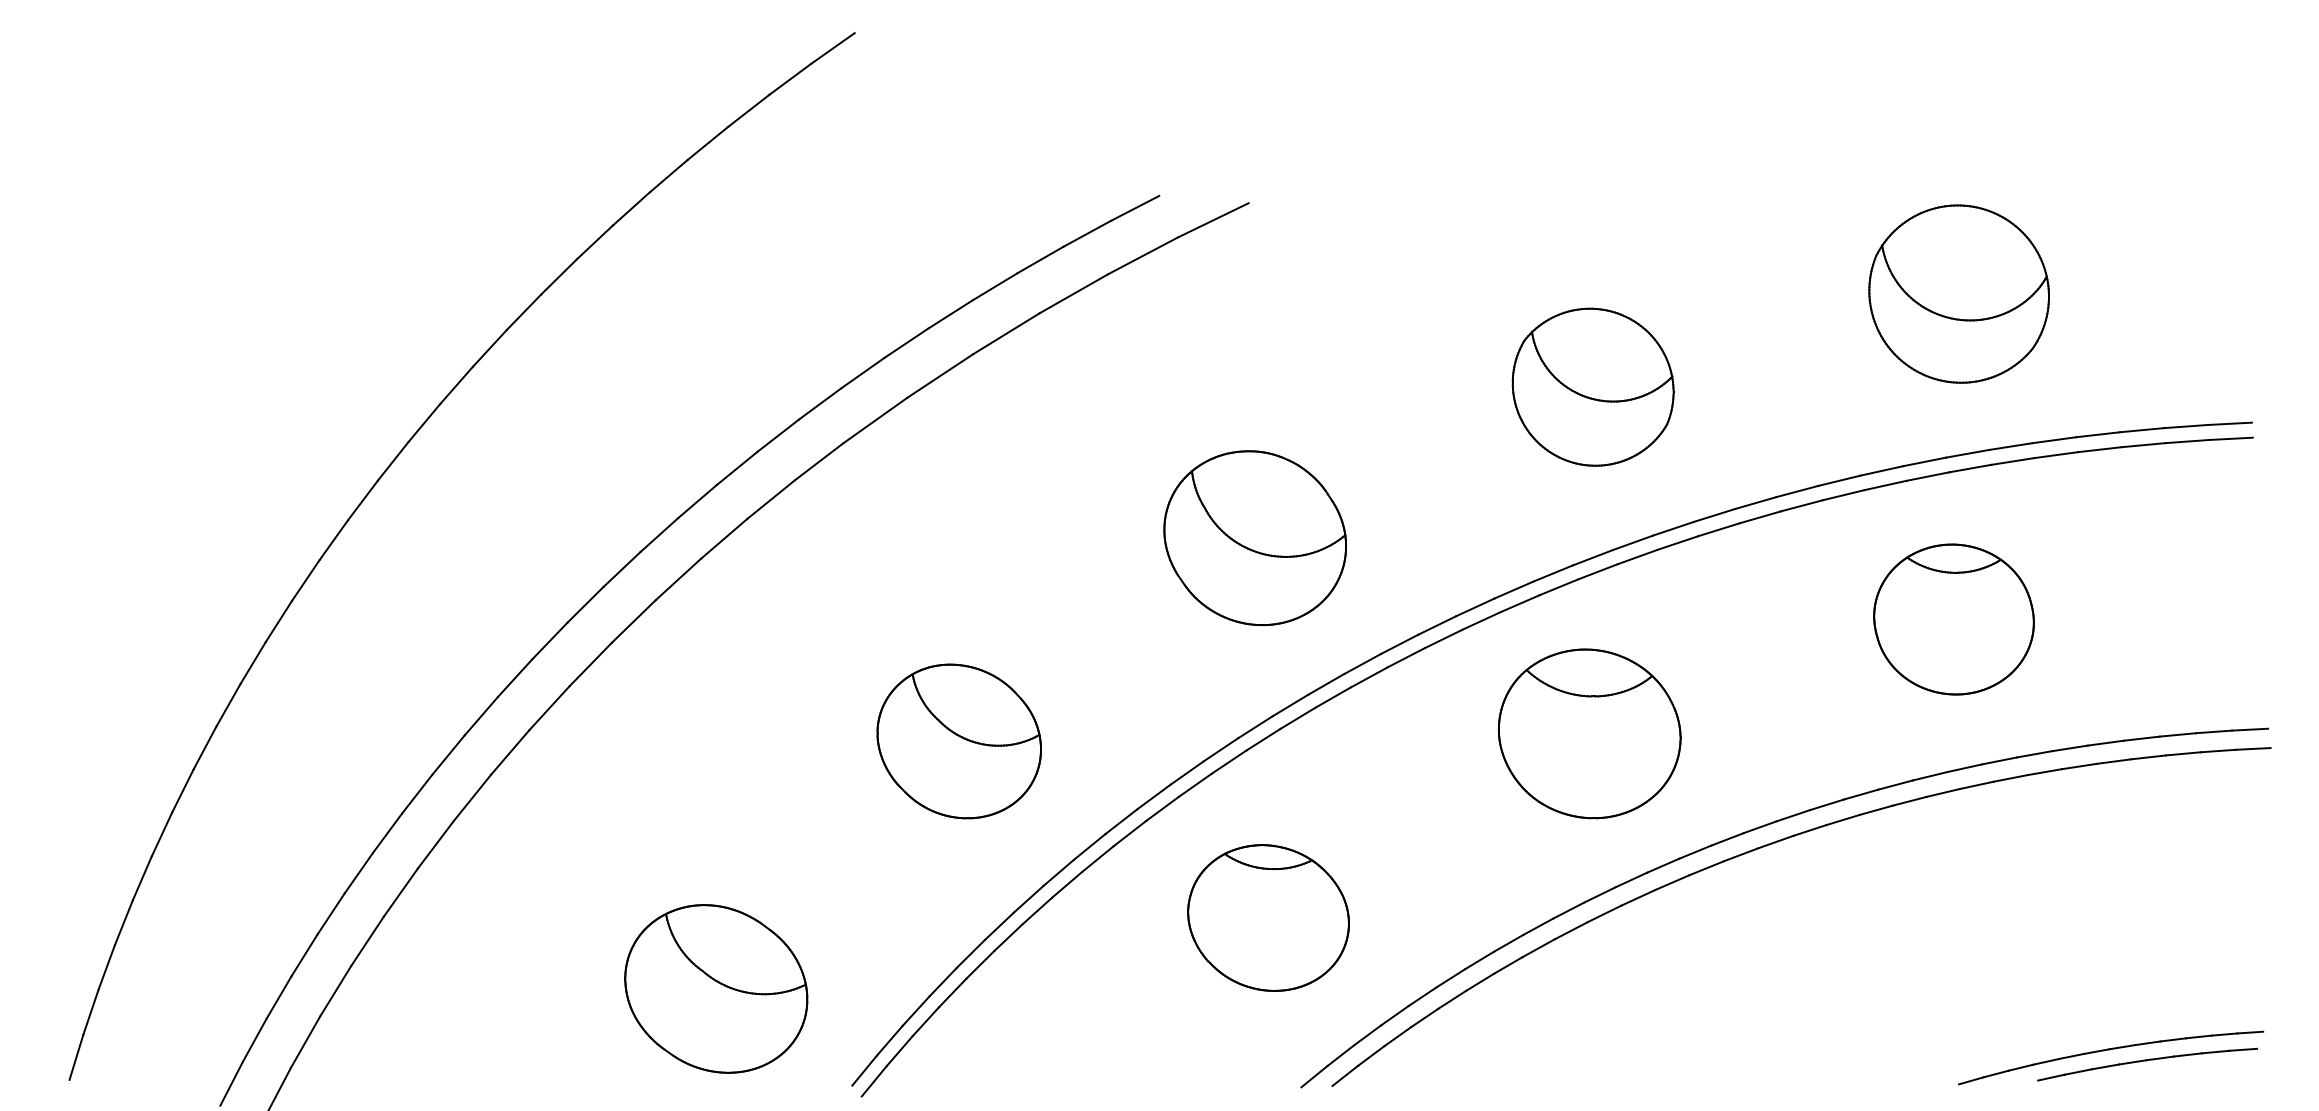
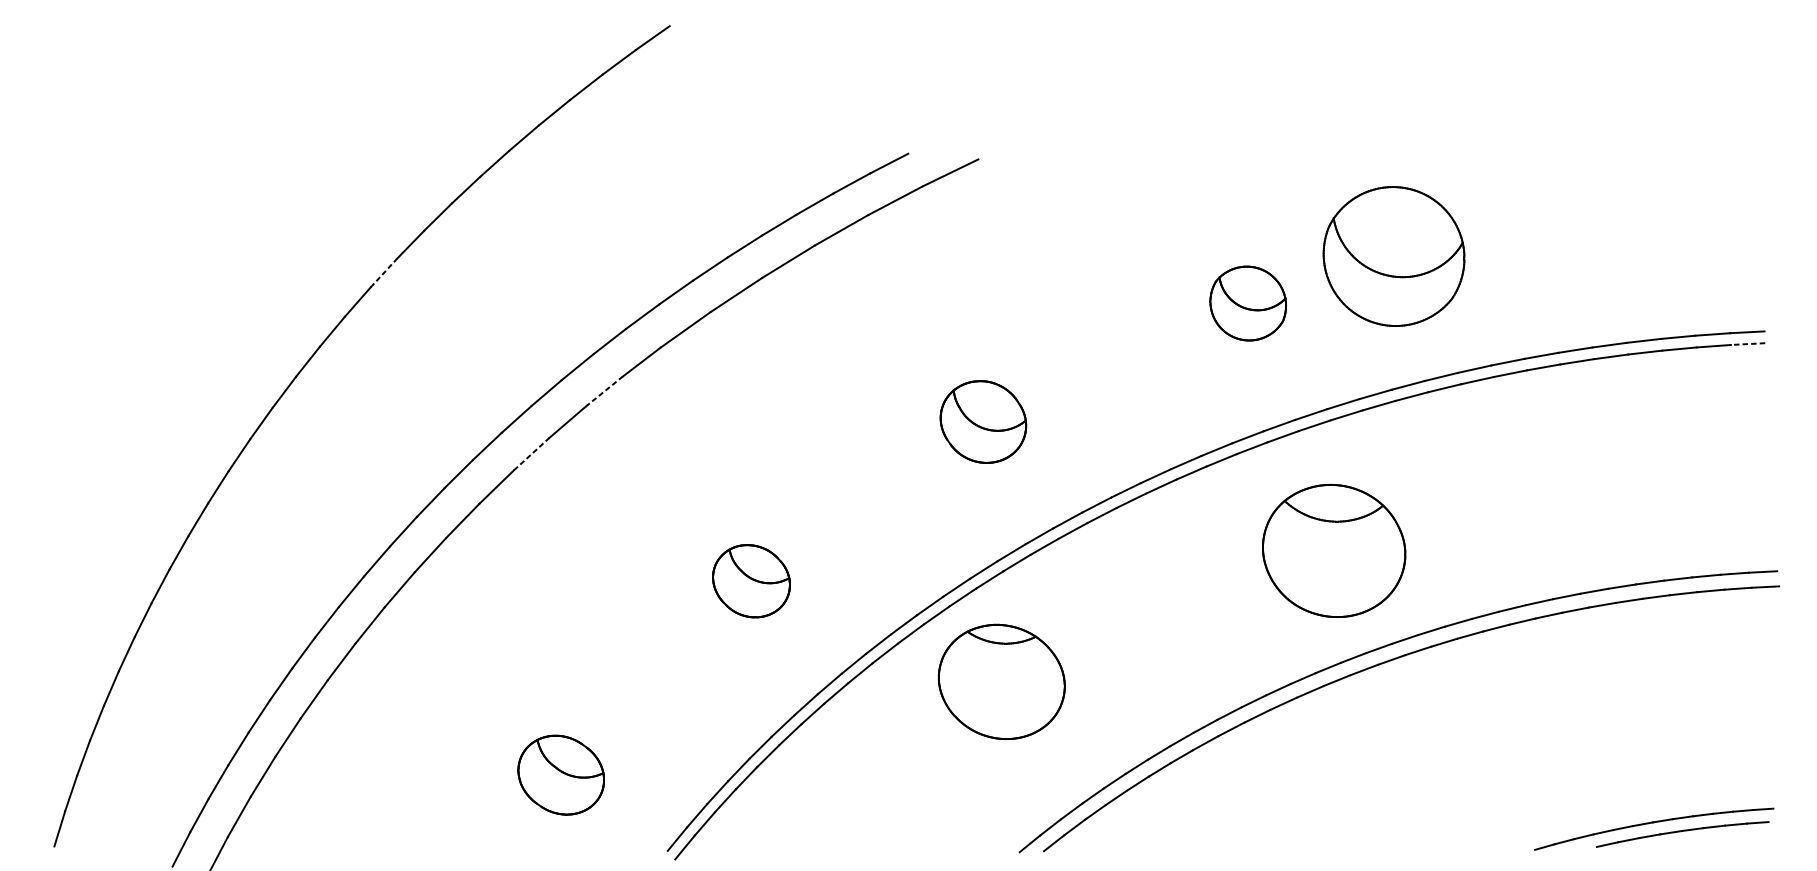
part: (1958, 293) -> (1393, 256), moved
line: (489, 348) -> (383, 273), solid -> dashed
part: (1592, 386) -> (1247, 303), size x0.6
line: (2230, 438) -> (1747, 343), solid -> dashed
line: (771, 499) -> (604, 391), solid -> dashed
part: (1254, 538) -> (982, 422), size x0.6
line: (678, 579) -> (531, 454), solid -> dashed
part: (1953, 619) -> (1530, 485), removed
part: (1589, 733) -> (1333, 550), moved
part: (958, 741) -> (750, 581), size x0.6
part: (1268, 917) -> (1001, 681), moved
part: (716, 988) -> (561, 774), size x0.6

